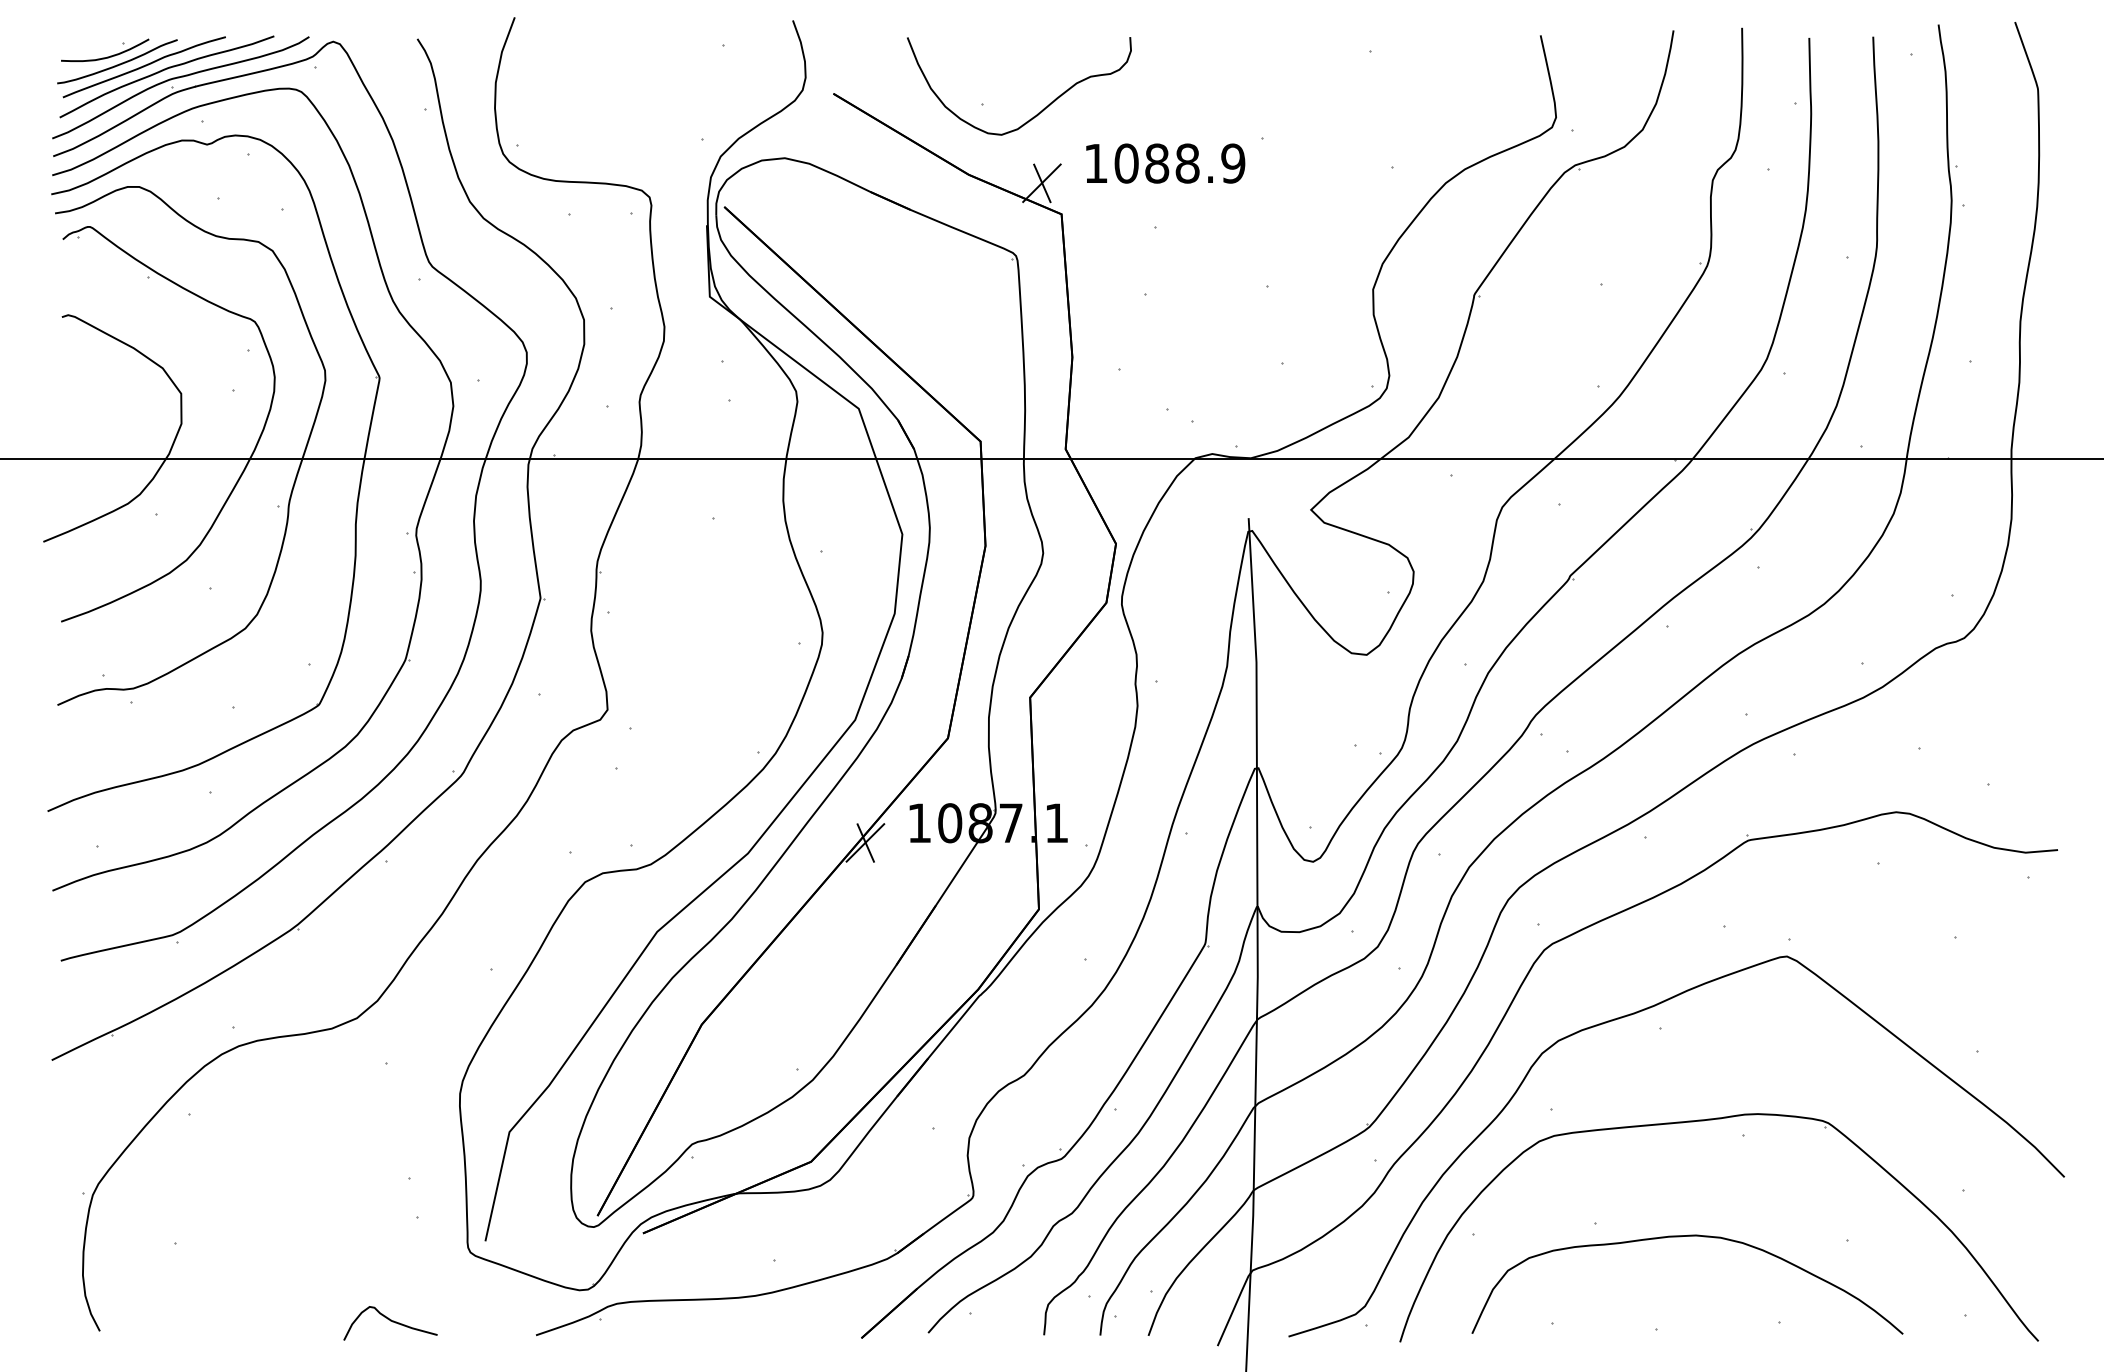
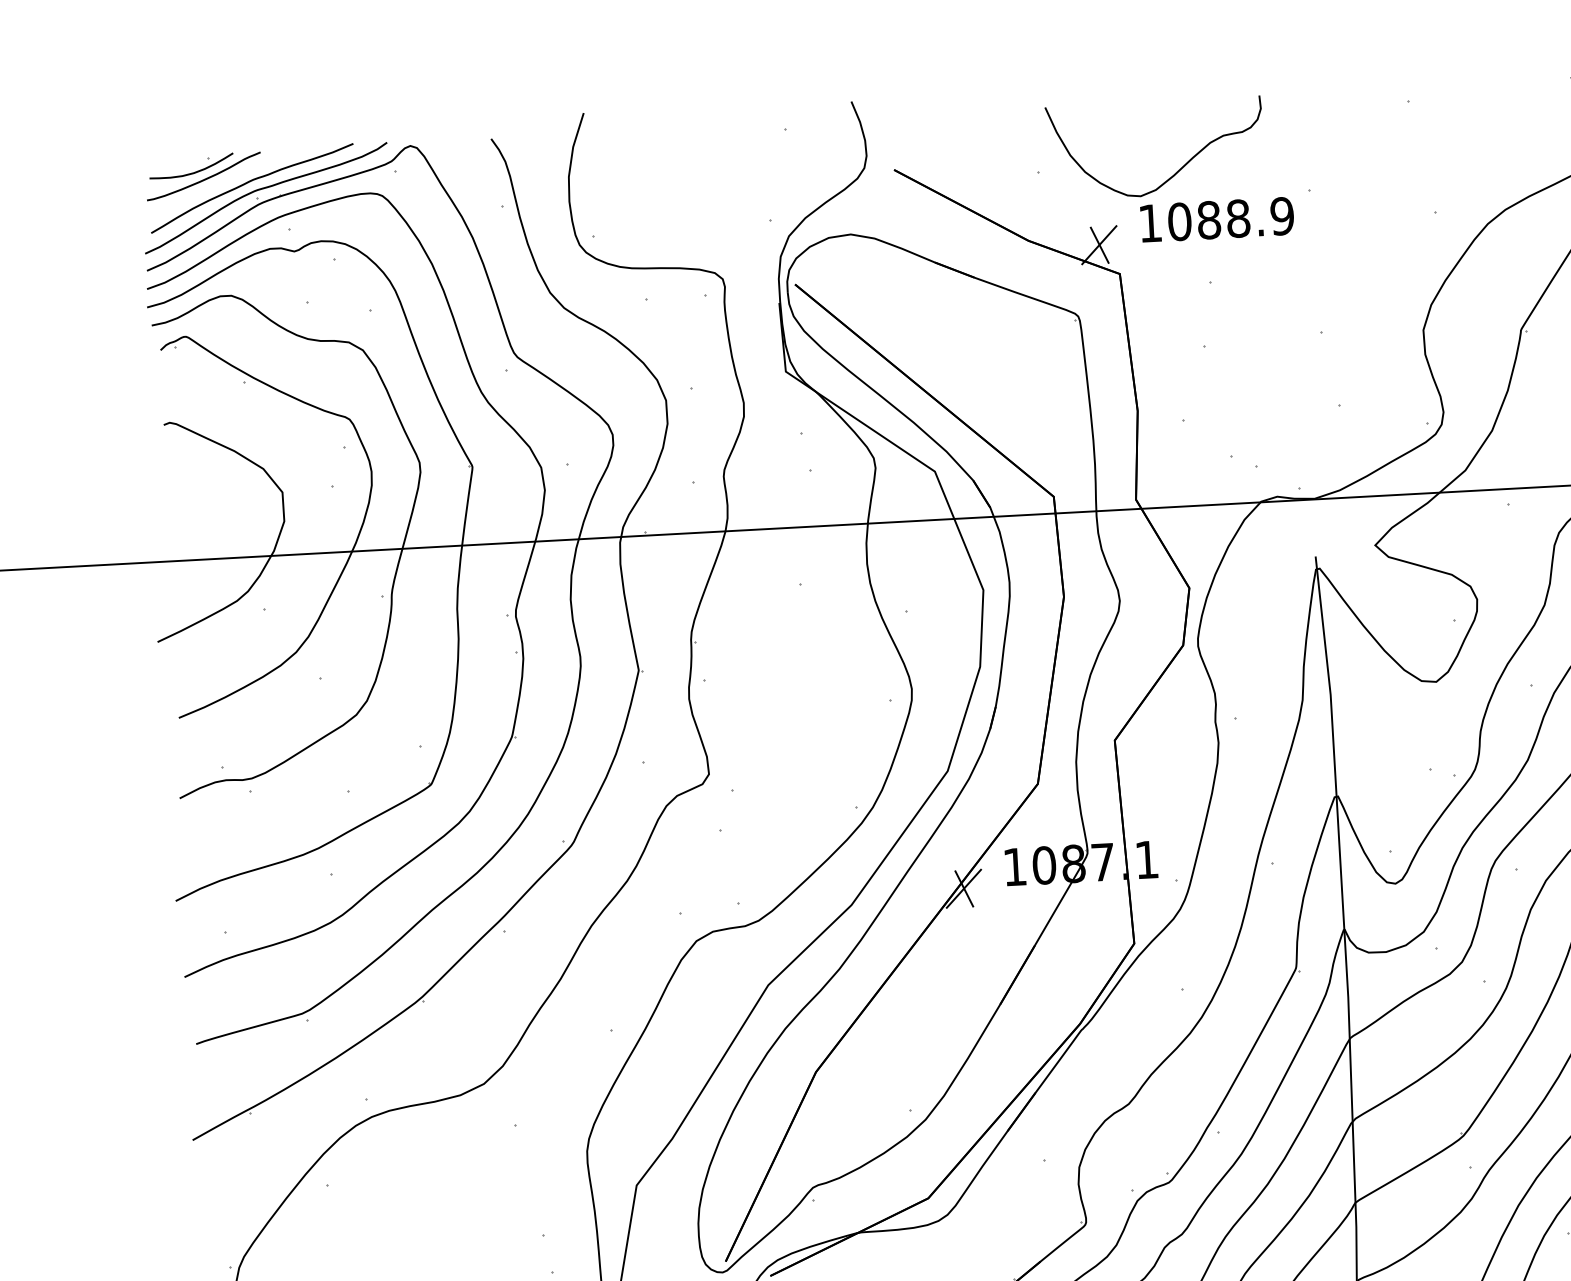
curve: (143, 67) -> (229, 180), removed
curve: (1038, 112) -> (1175, 172), moved

